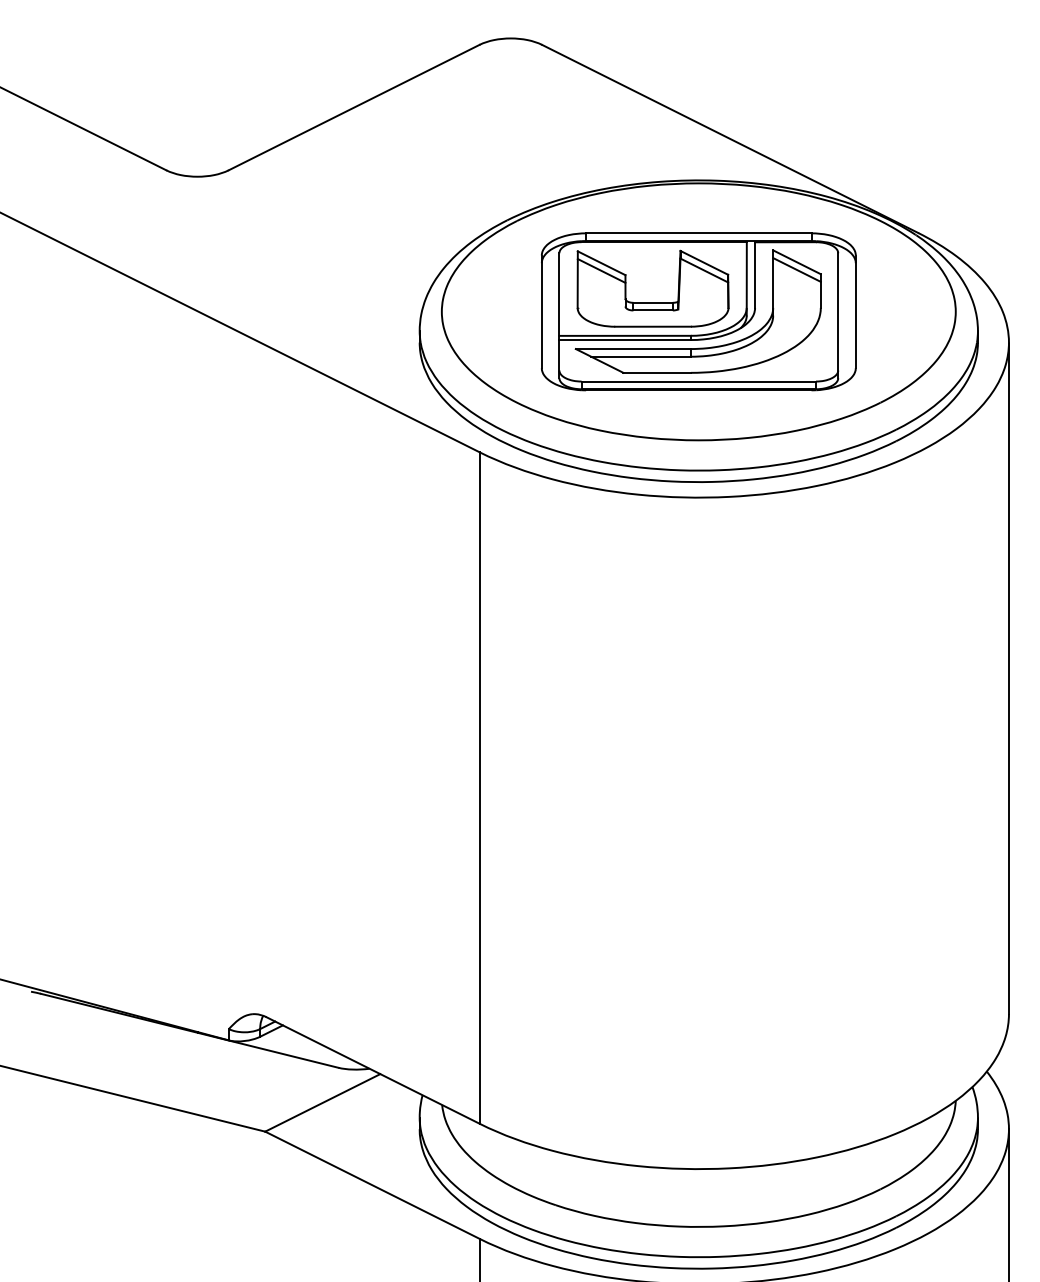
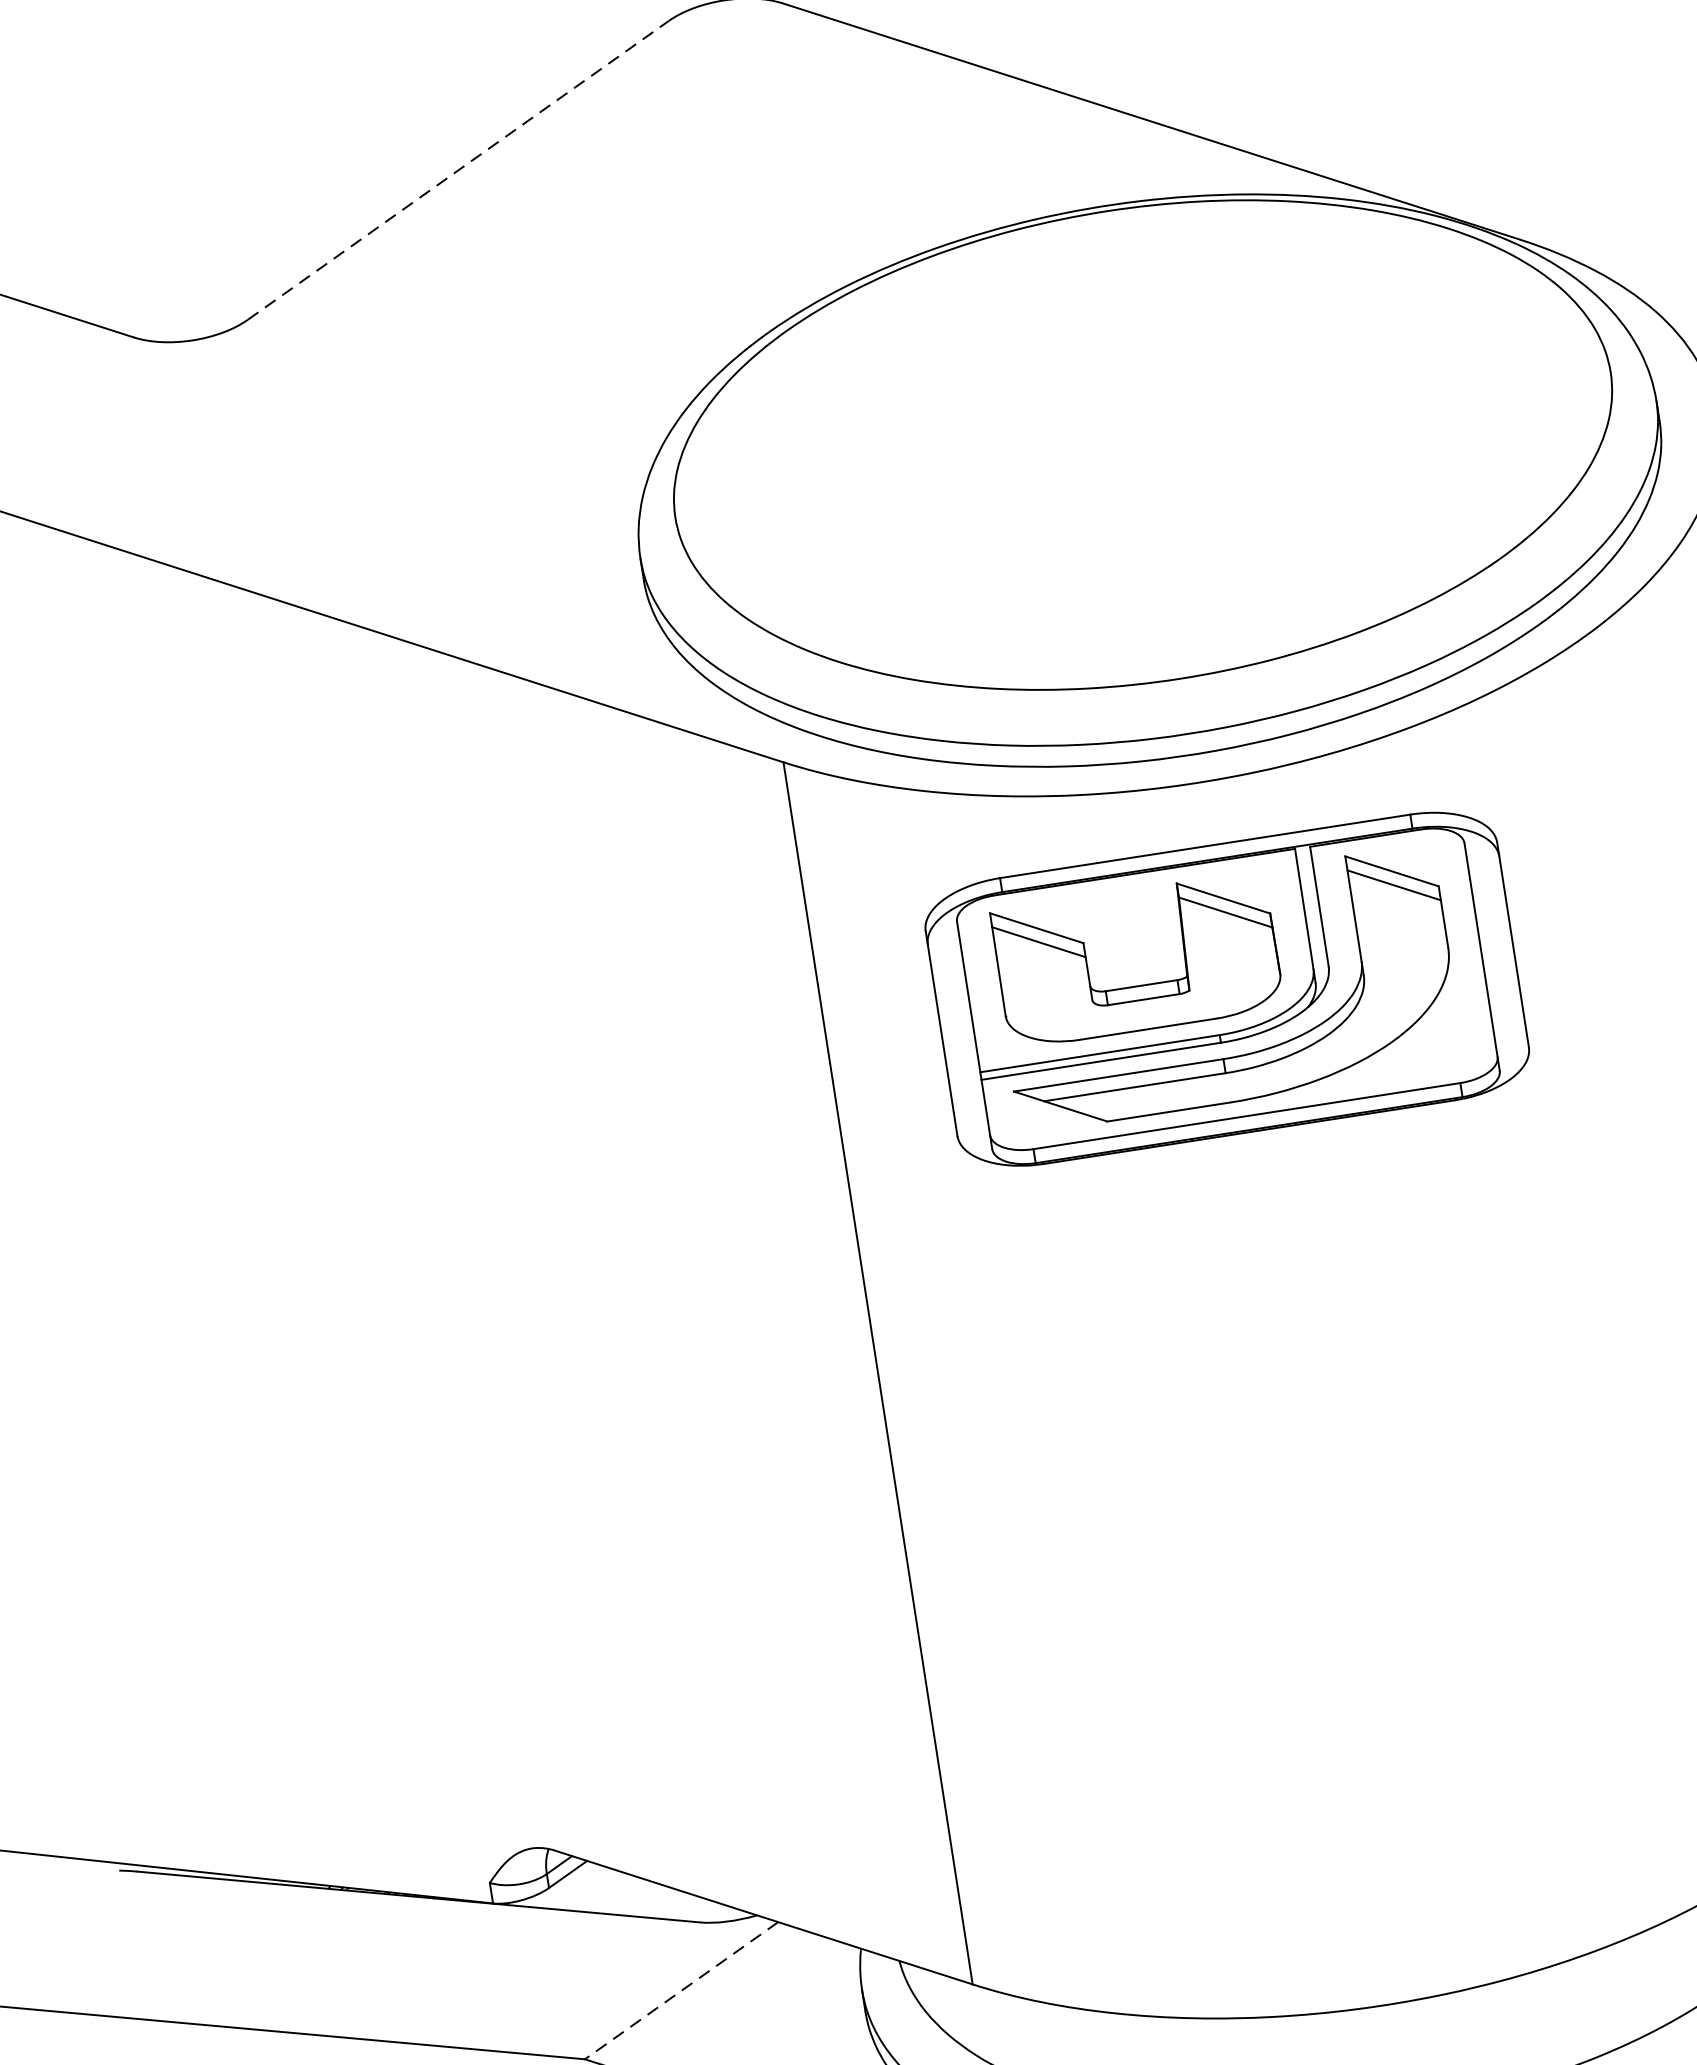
line: (354, 107) -> (458, 170), solid -> dashed
part: (698, 311) -> (1226, 988), moved
line: (322, 1103) -> (681, 1991), solid -> dashed

